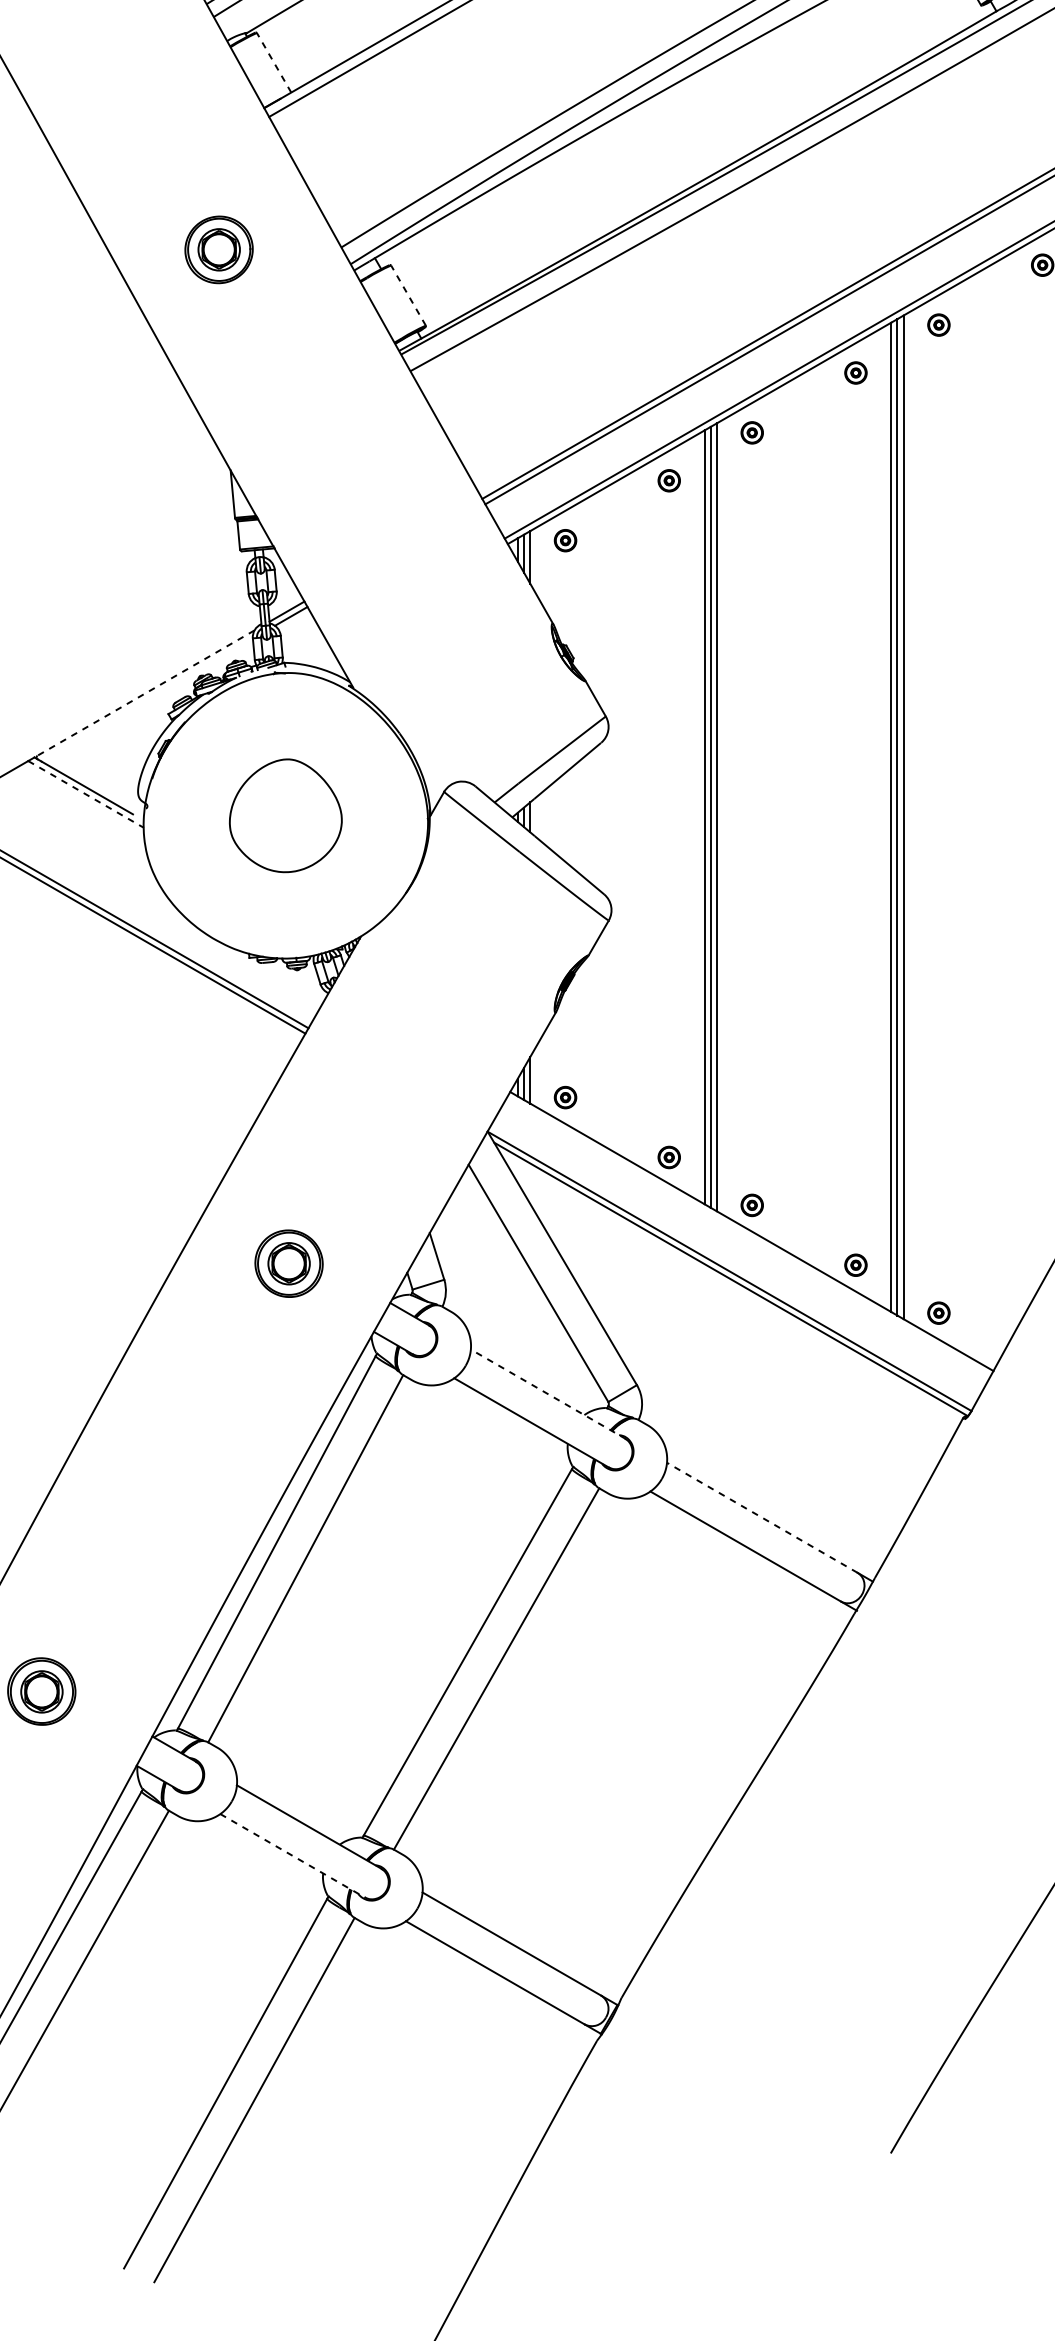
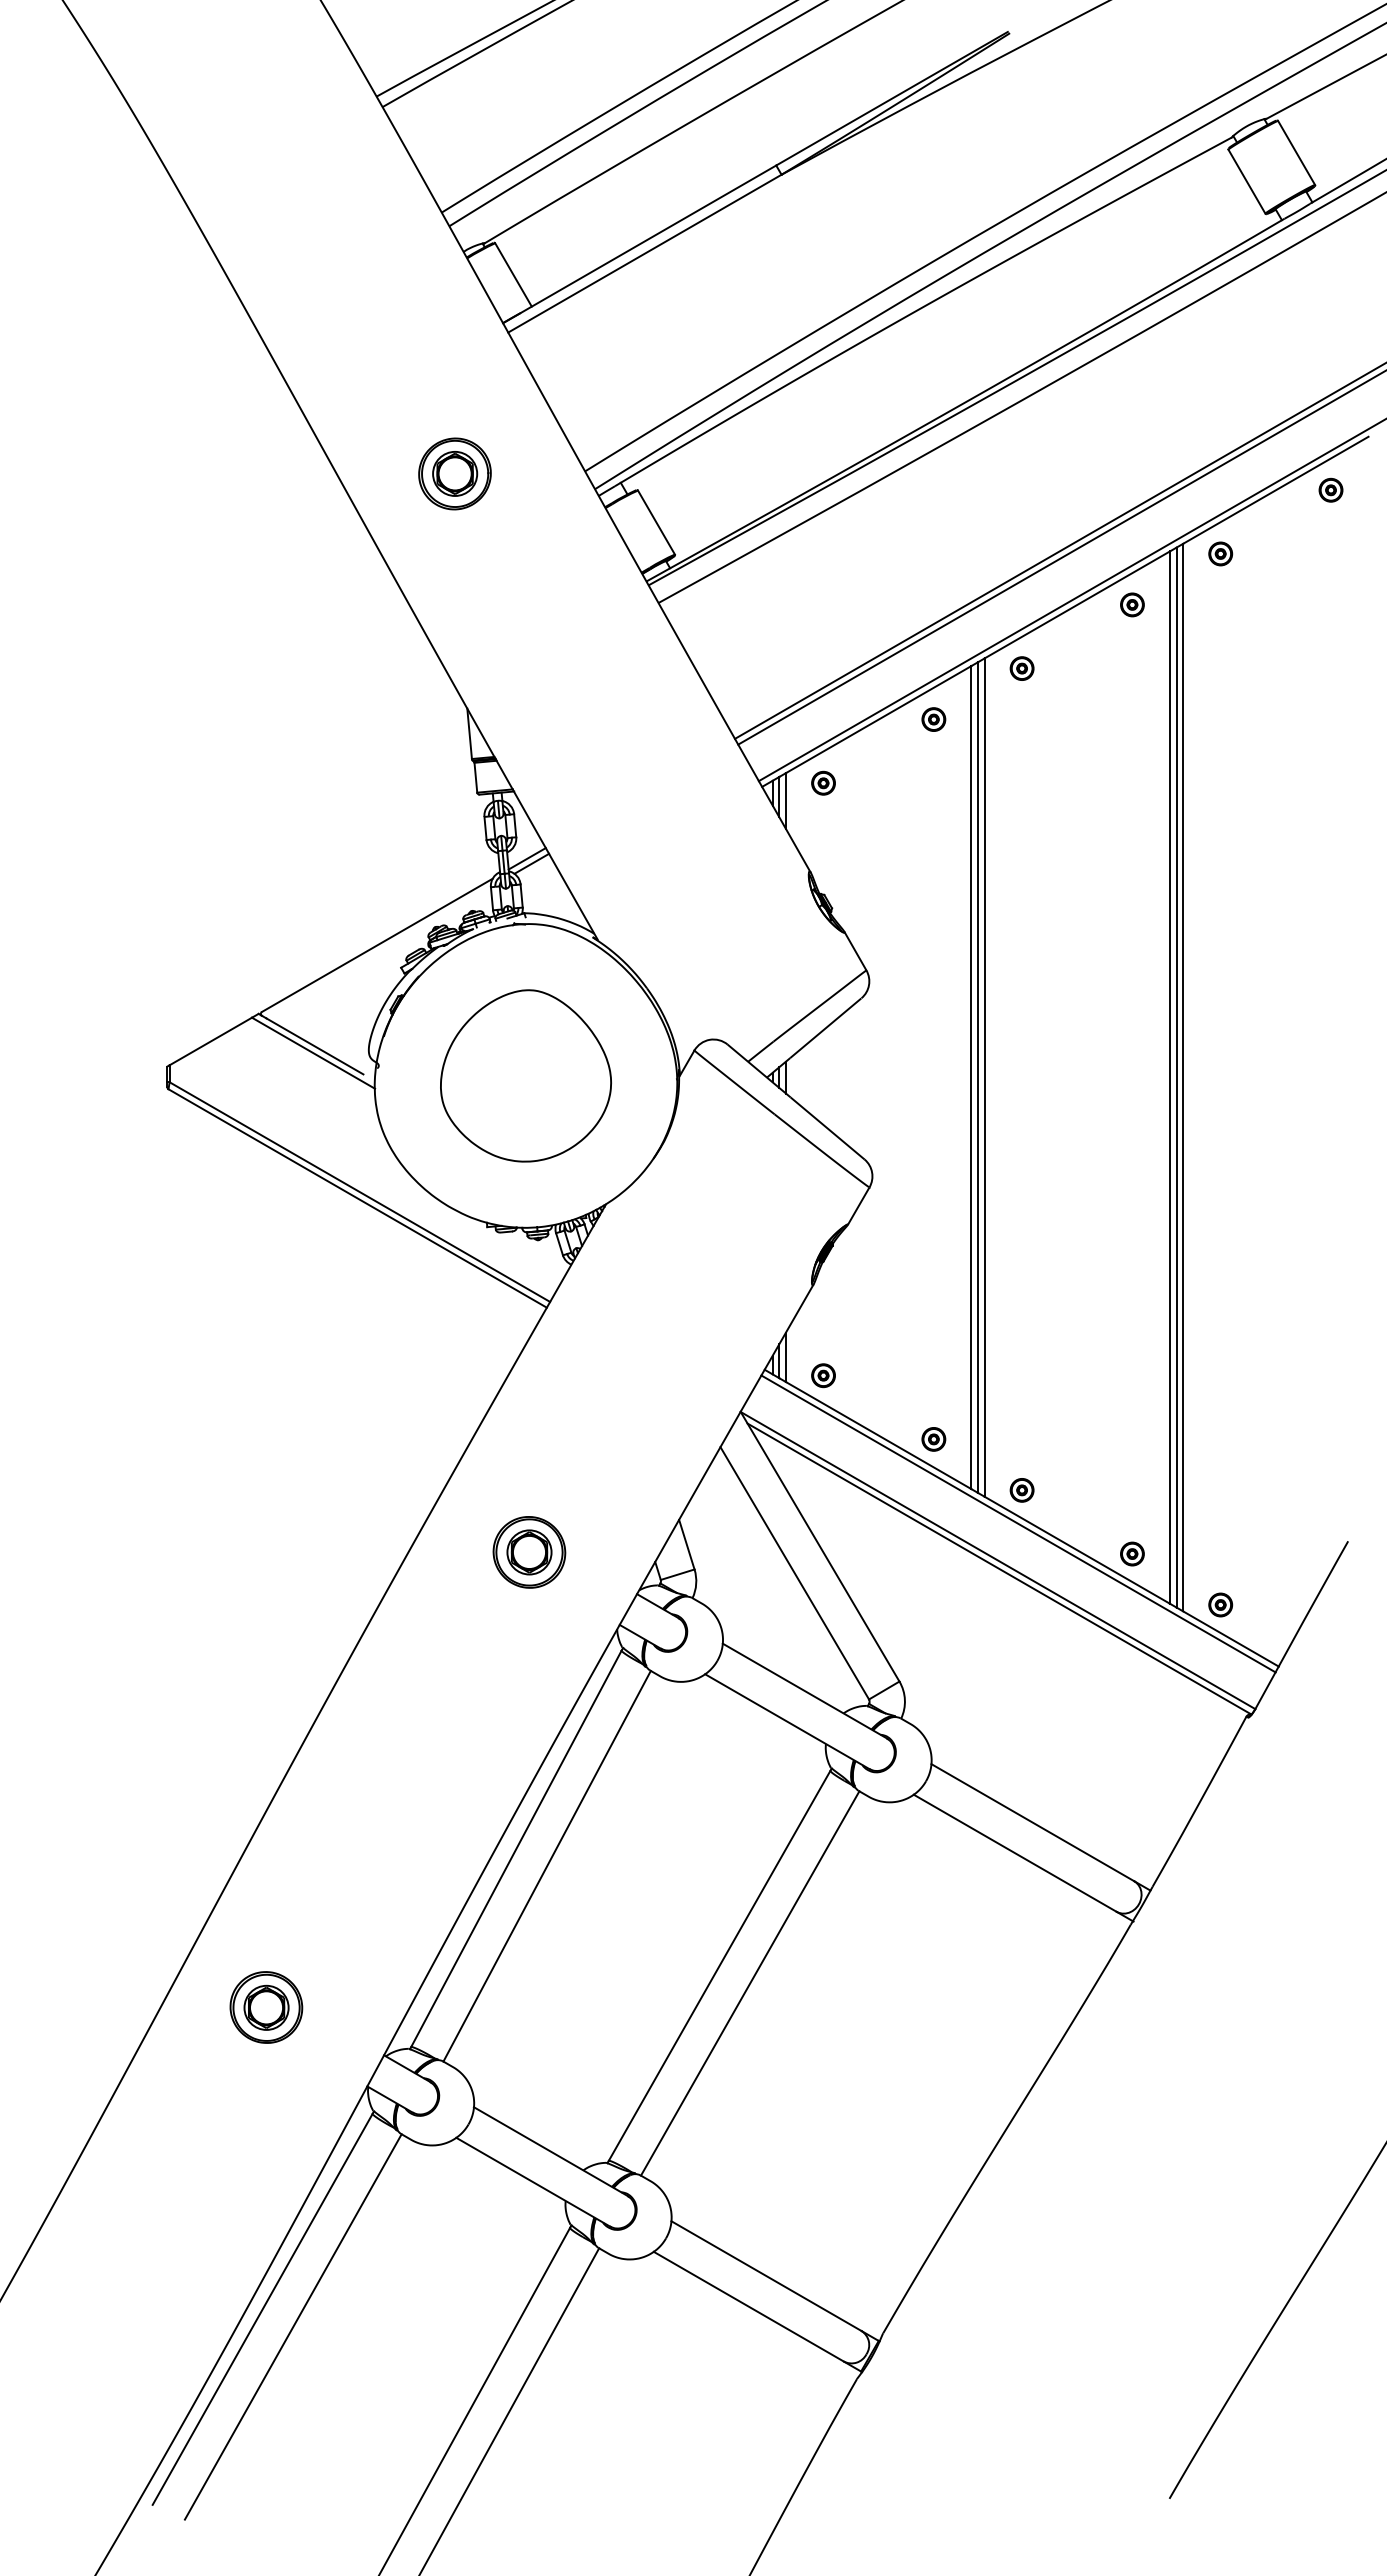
line: (274, 62) -> (513, 274), dashed -> solid
line: (408, 295) -> (656, 522), dashed -> solid
line: (145, 693) -> (376, 945), dashed -> solid
line: (86, 794) -> (313, 1053), dashed -> solid
part: (285, 815) -> (525, 1075), size x1.43
line: (748, 1236) -> (1018, 1523), added
line: (547, 1394) -> (804, 1691), dashed -> solid
line: (761, 1517) -> (1032, 1822), dashed -> solid
line: (292, 1856) -> (533, 2182), dashed -> solid

